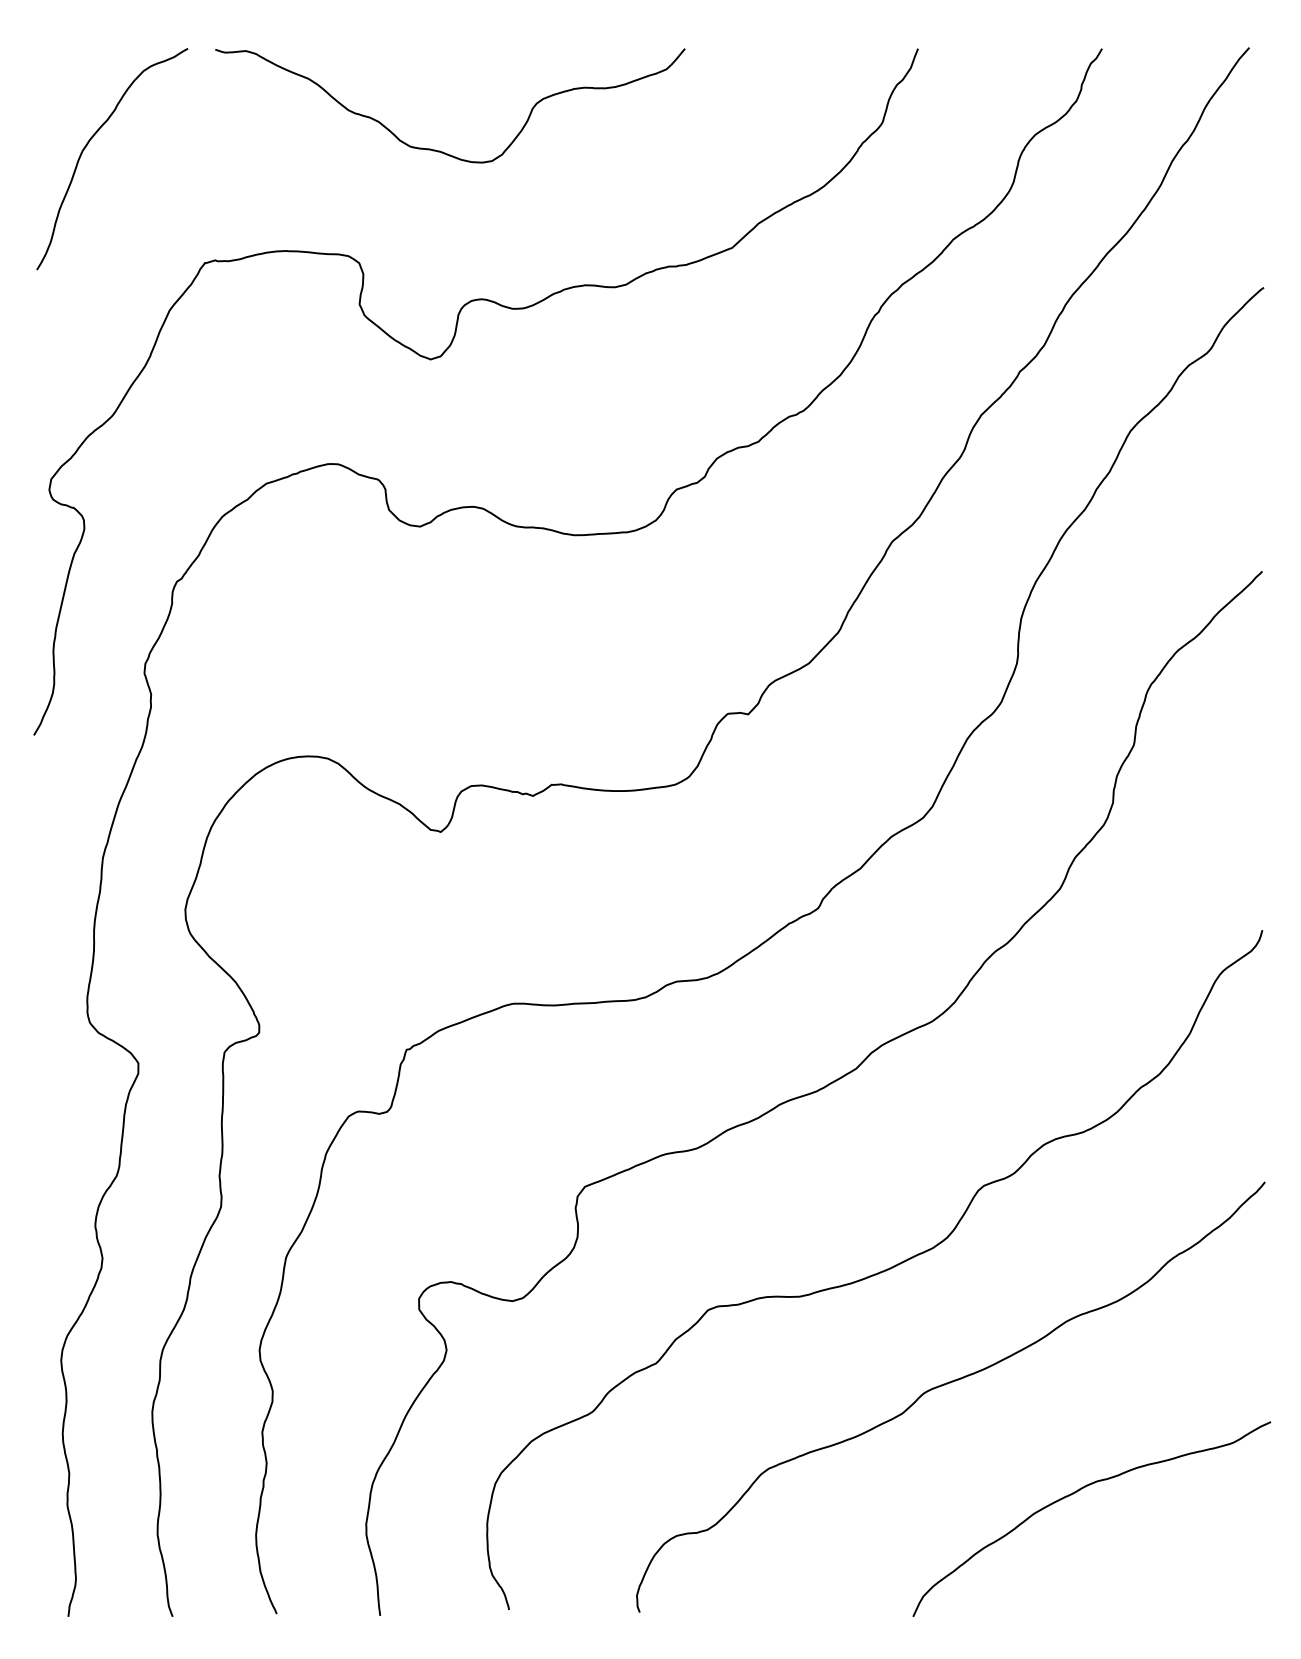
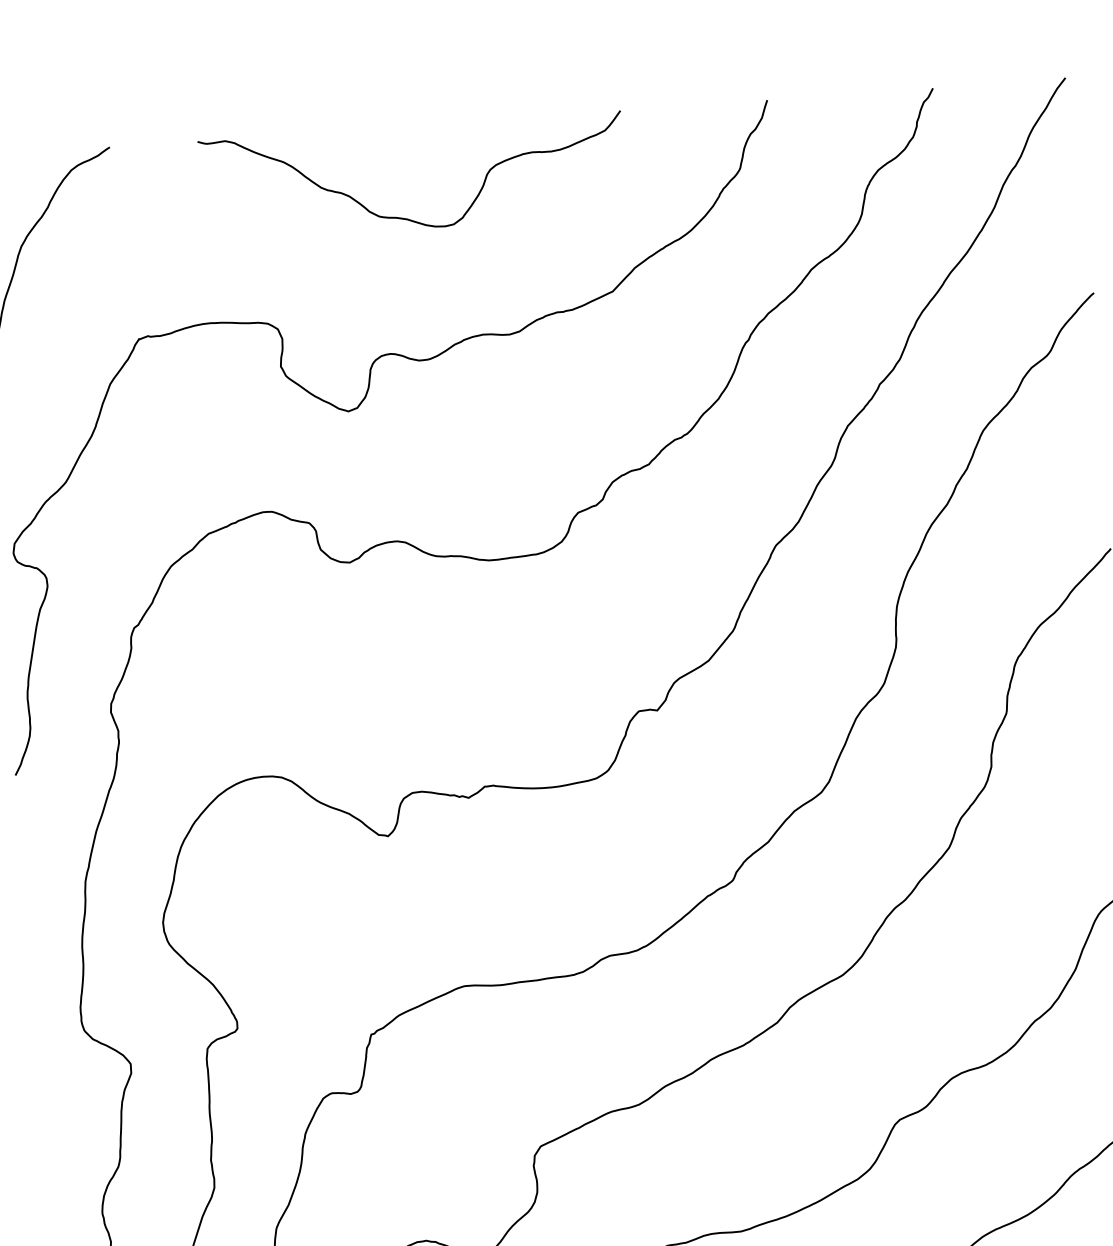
curve: (440, 150) -> (406, 218), moved

